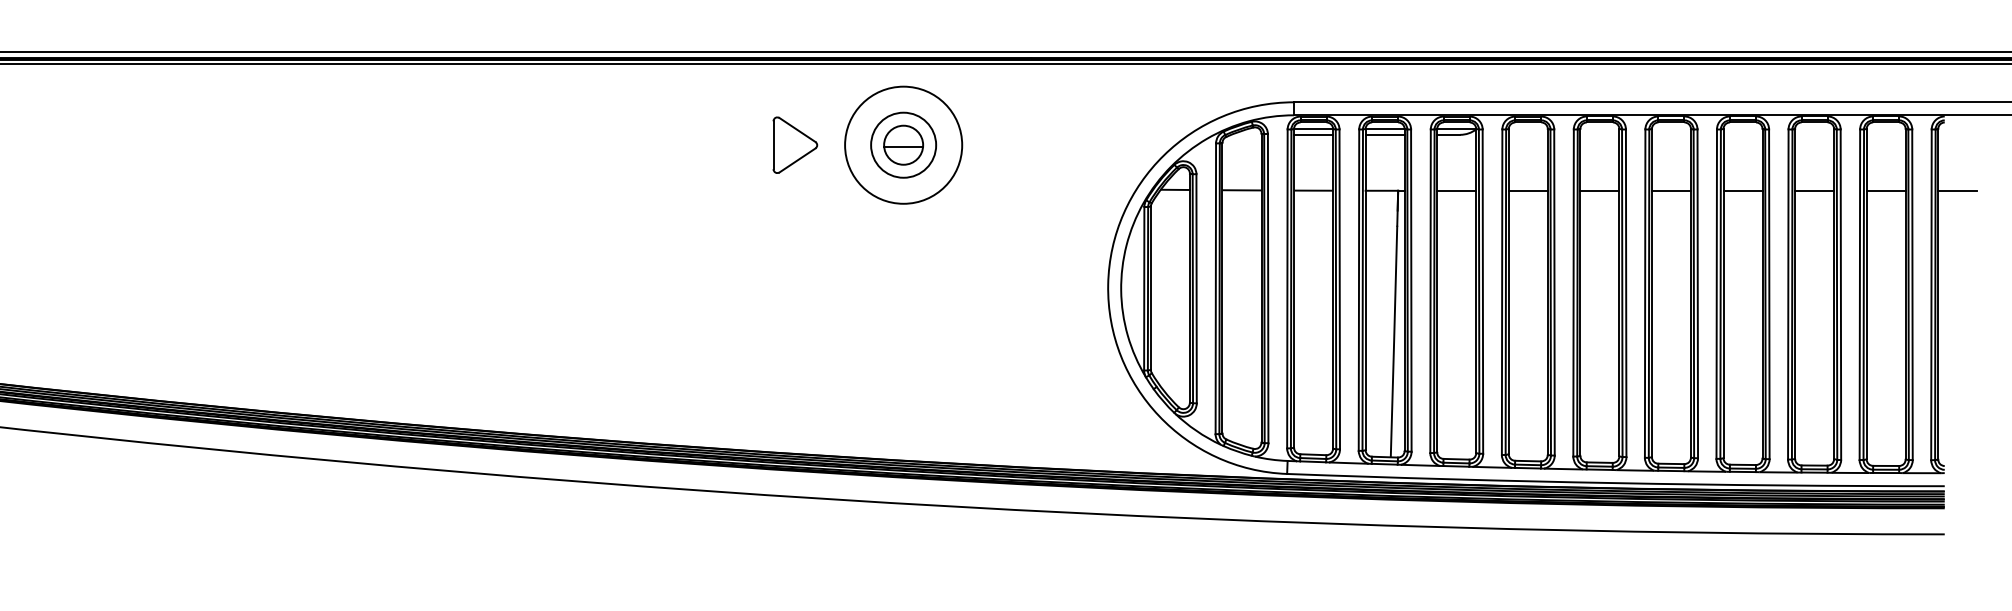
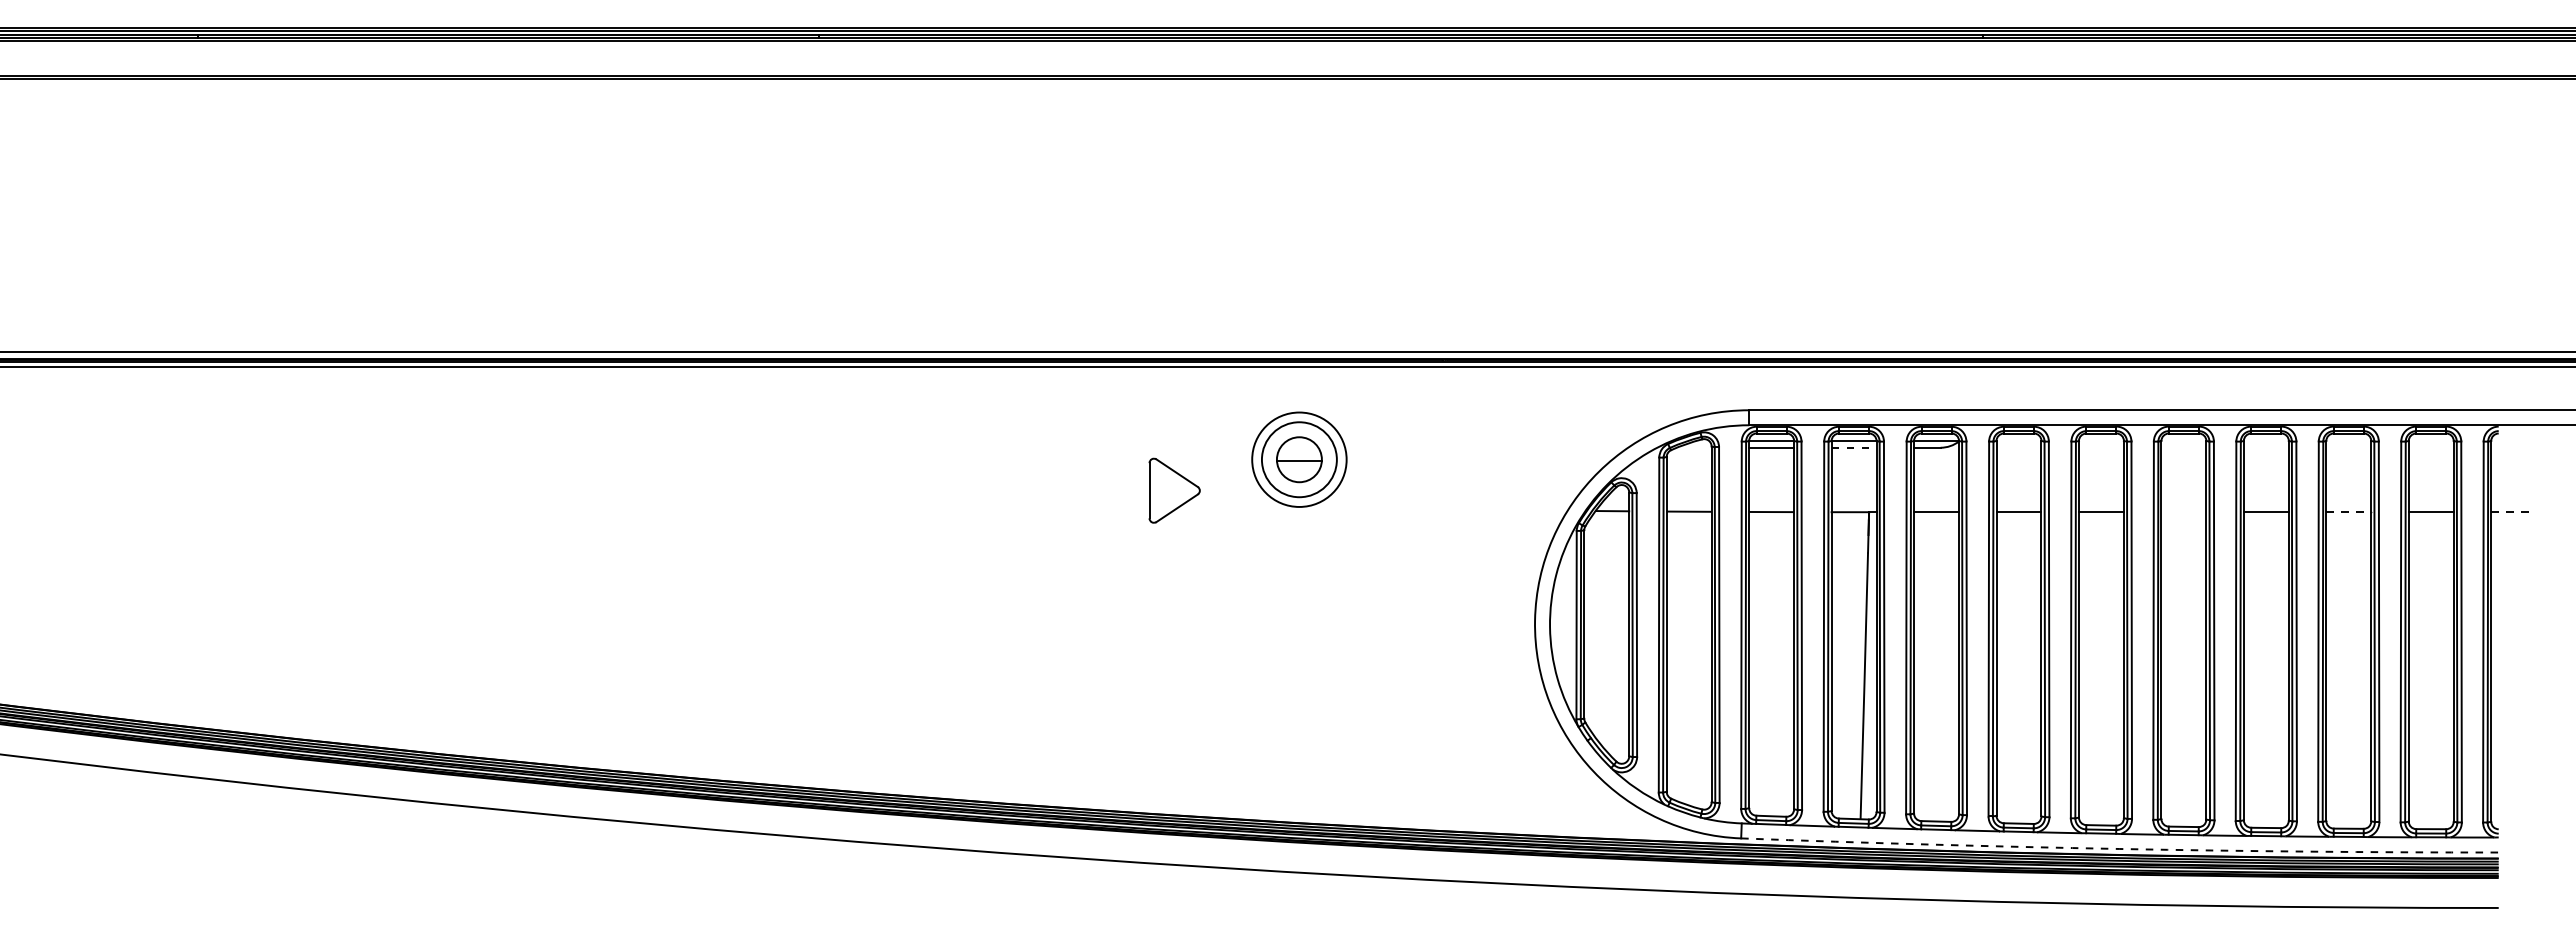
line: (1385, 134) -> (1854, 447), solid -> dashed
part: (795, 145) -> (1174, 490), moved
circle: (902, 145) -> (1298, 459), size x0.7
line: (1671, 191) -> (2183, 512), removed
line: (1815, 191) -> (2349, 512), solid -> dashed
line: (1958, 191) -> (2514, 512), solid -> dashed
arc: (1615, 482) -> (2119, 848), solid -> dashed

